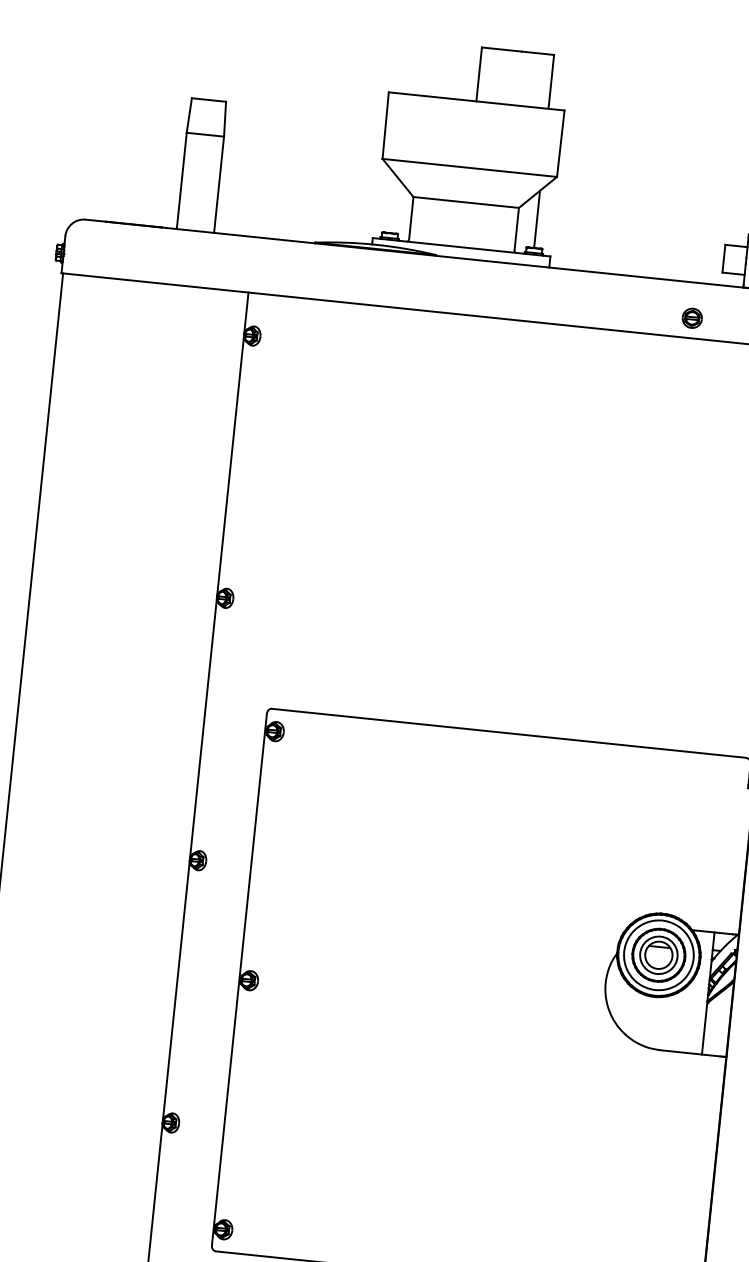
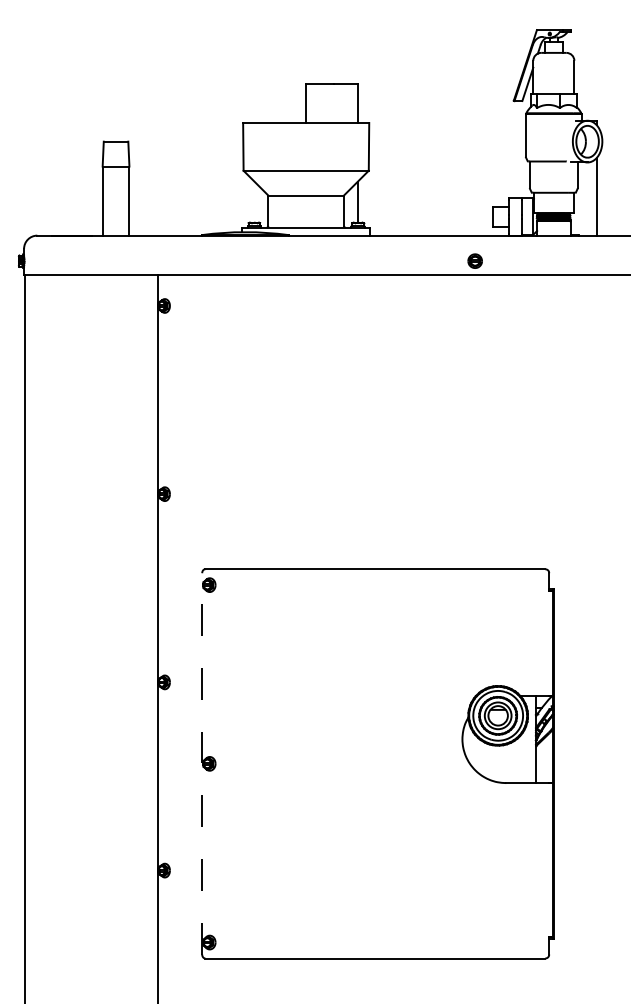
line: (239, 979) -> (202, 763), solid -> dashed

